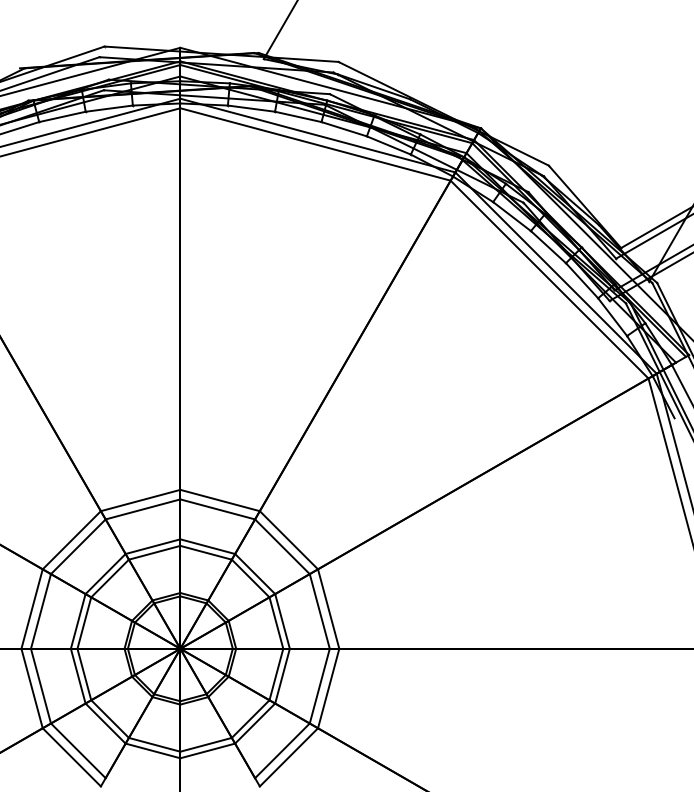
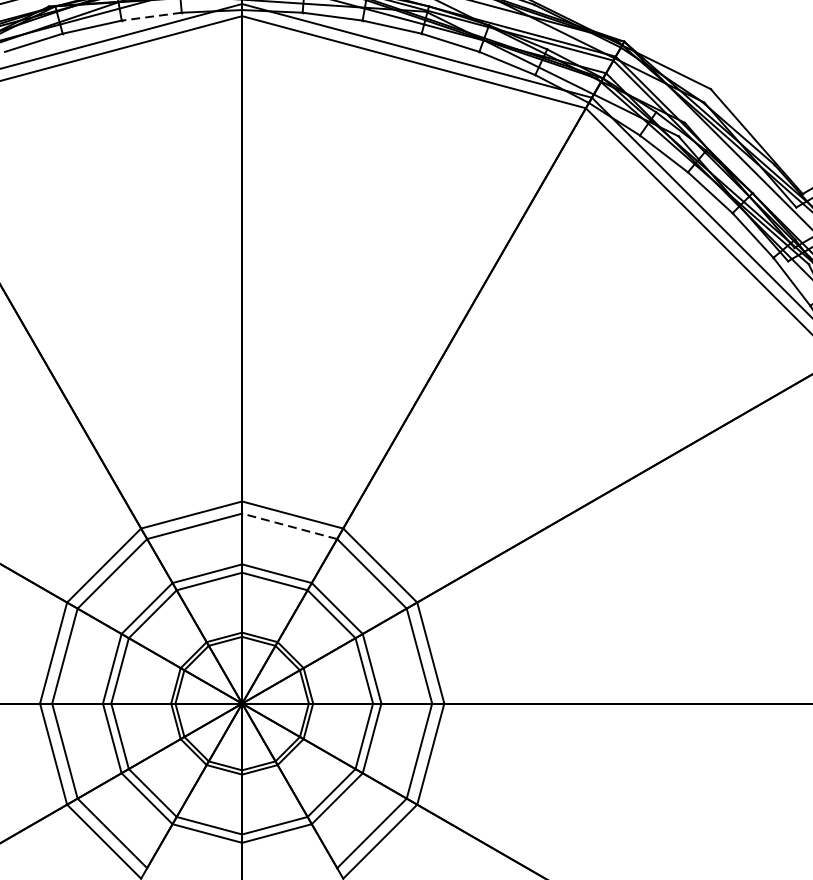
line: (109, 108) -> (152, 16), solid -> dashed
line: (217, 509) -> (289, 526), solid -> dashed

